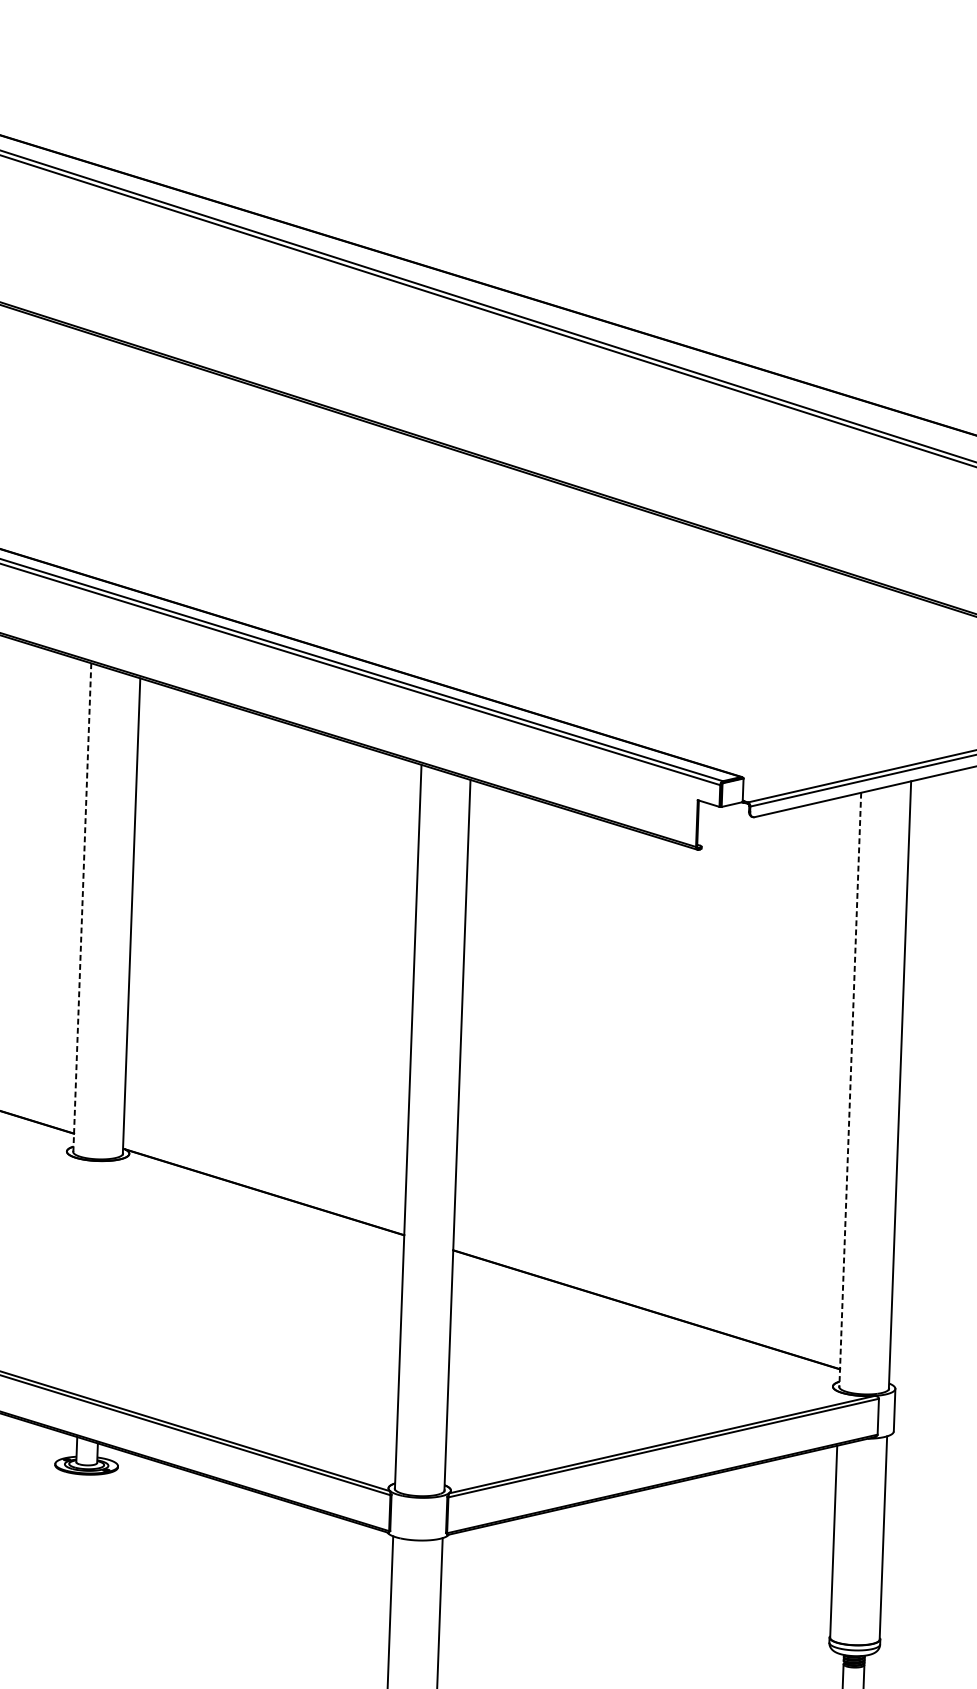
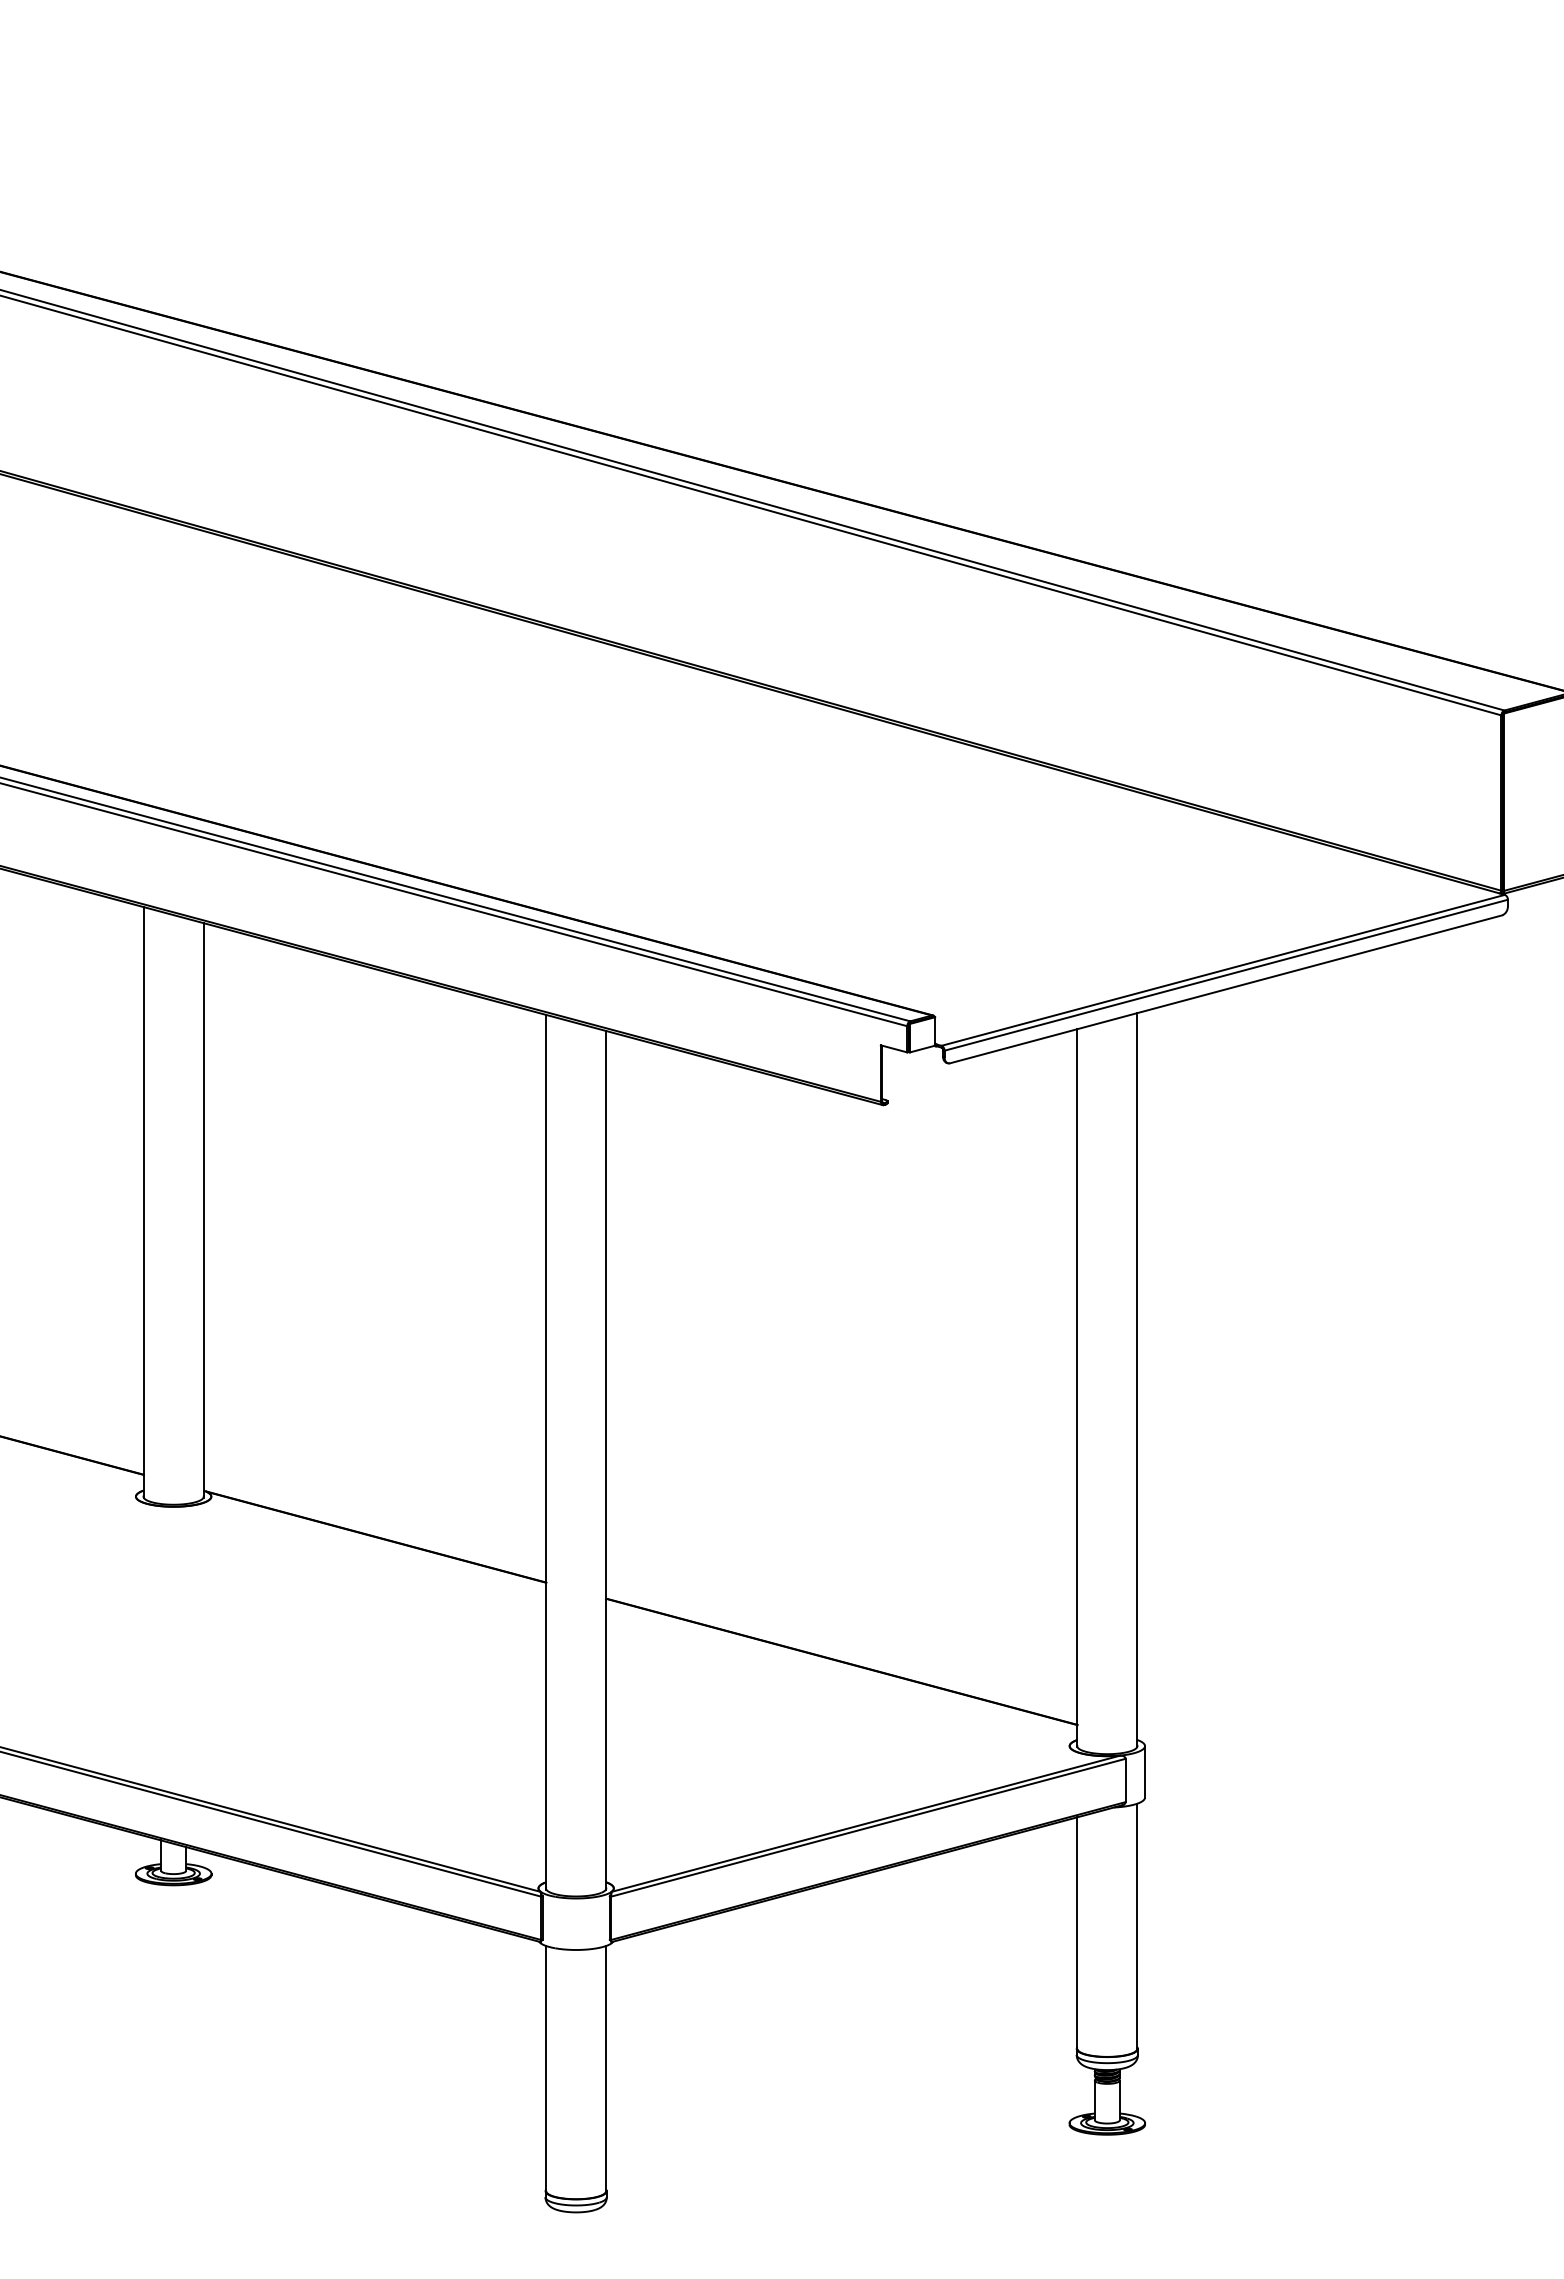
line: (82, 908) -> (143, 1202), dashed -> solid
line: (850, 1090) -> (1077, 1388), dashed -> solid

